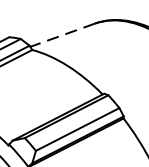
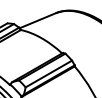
line: (62, 34) -> (37, 20), dashed -> solid

